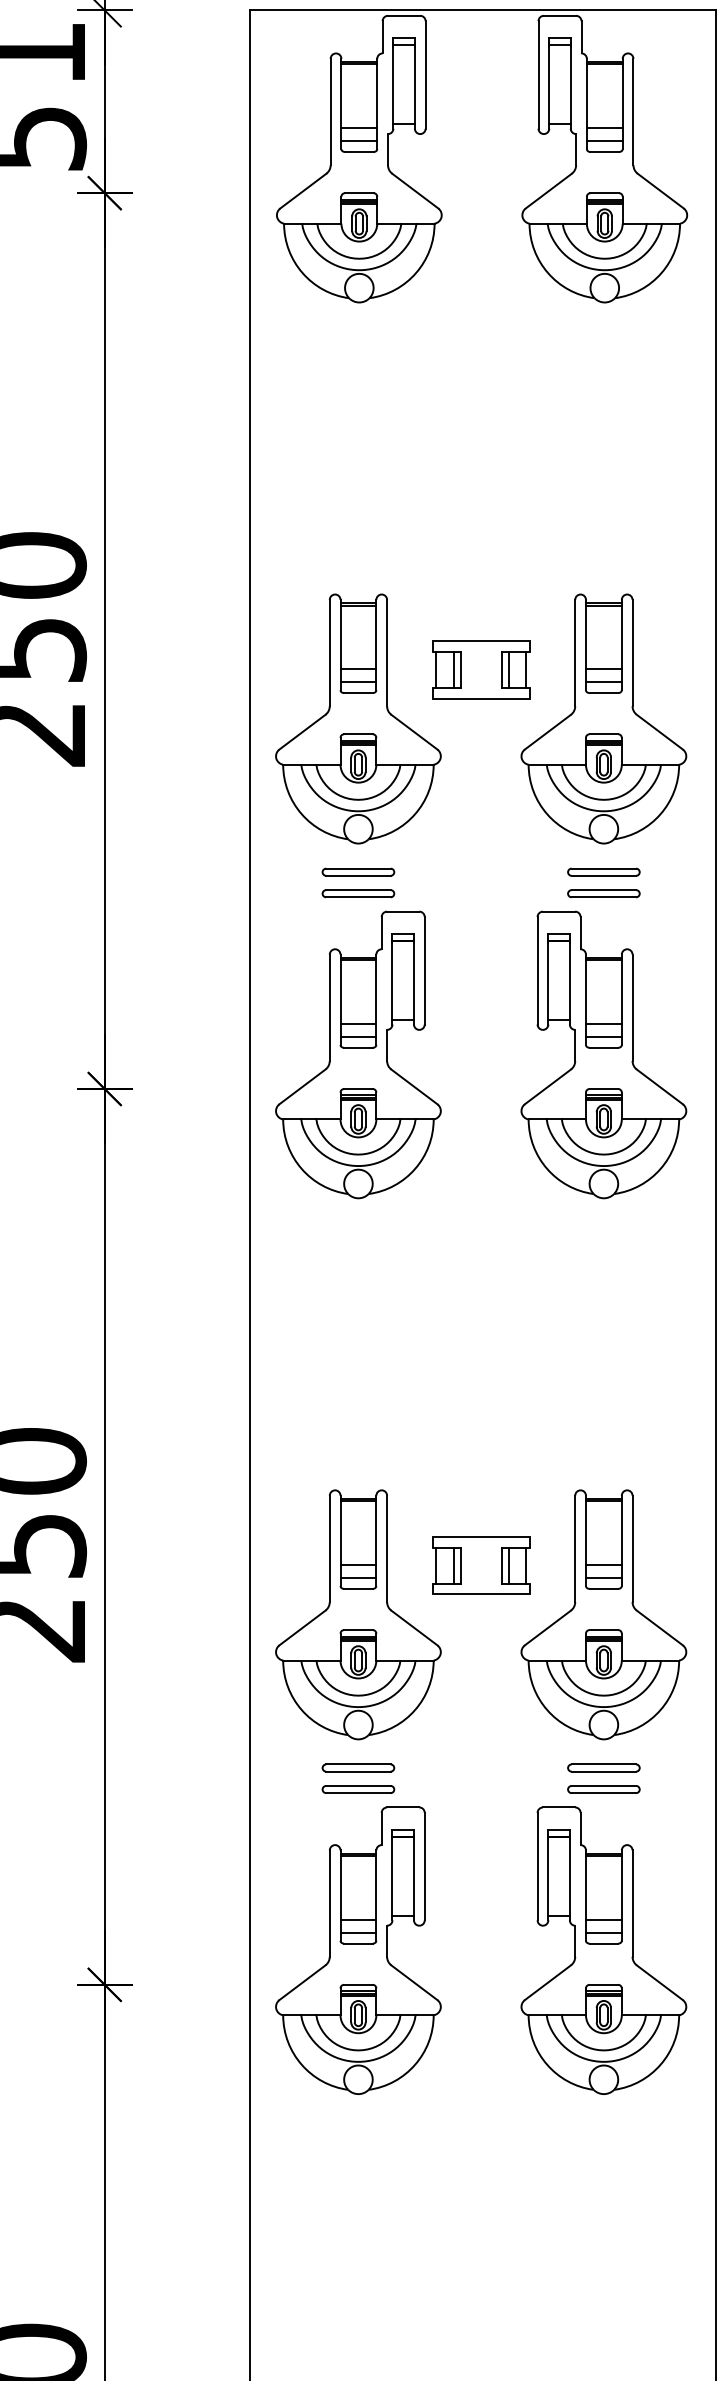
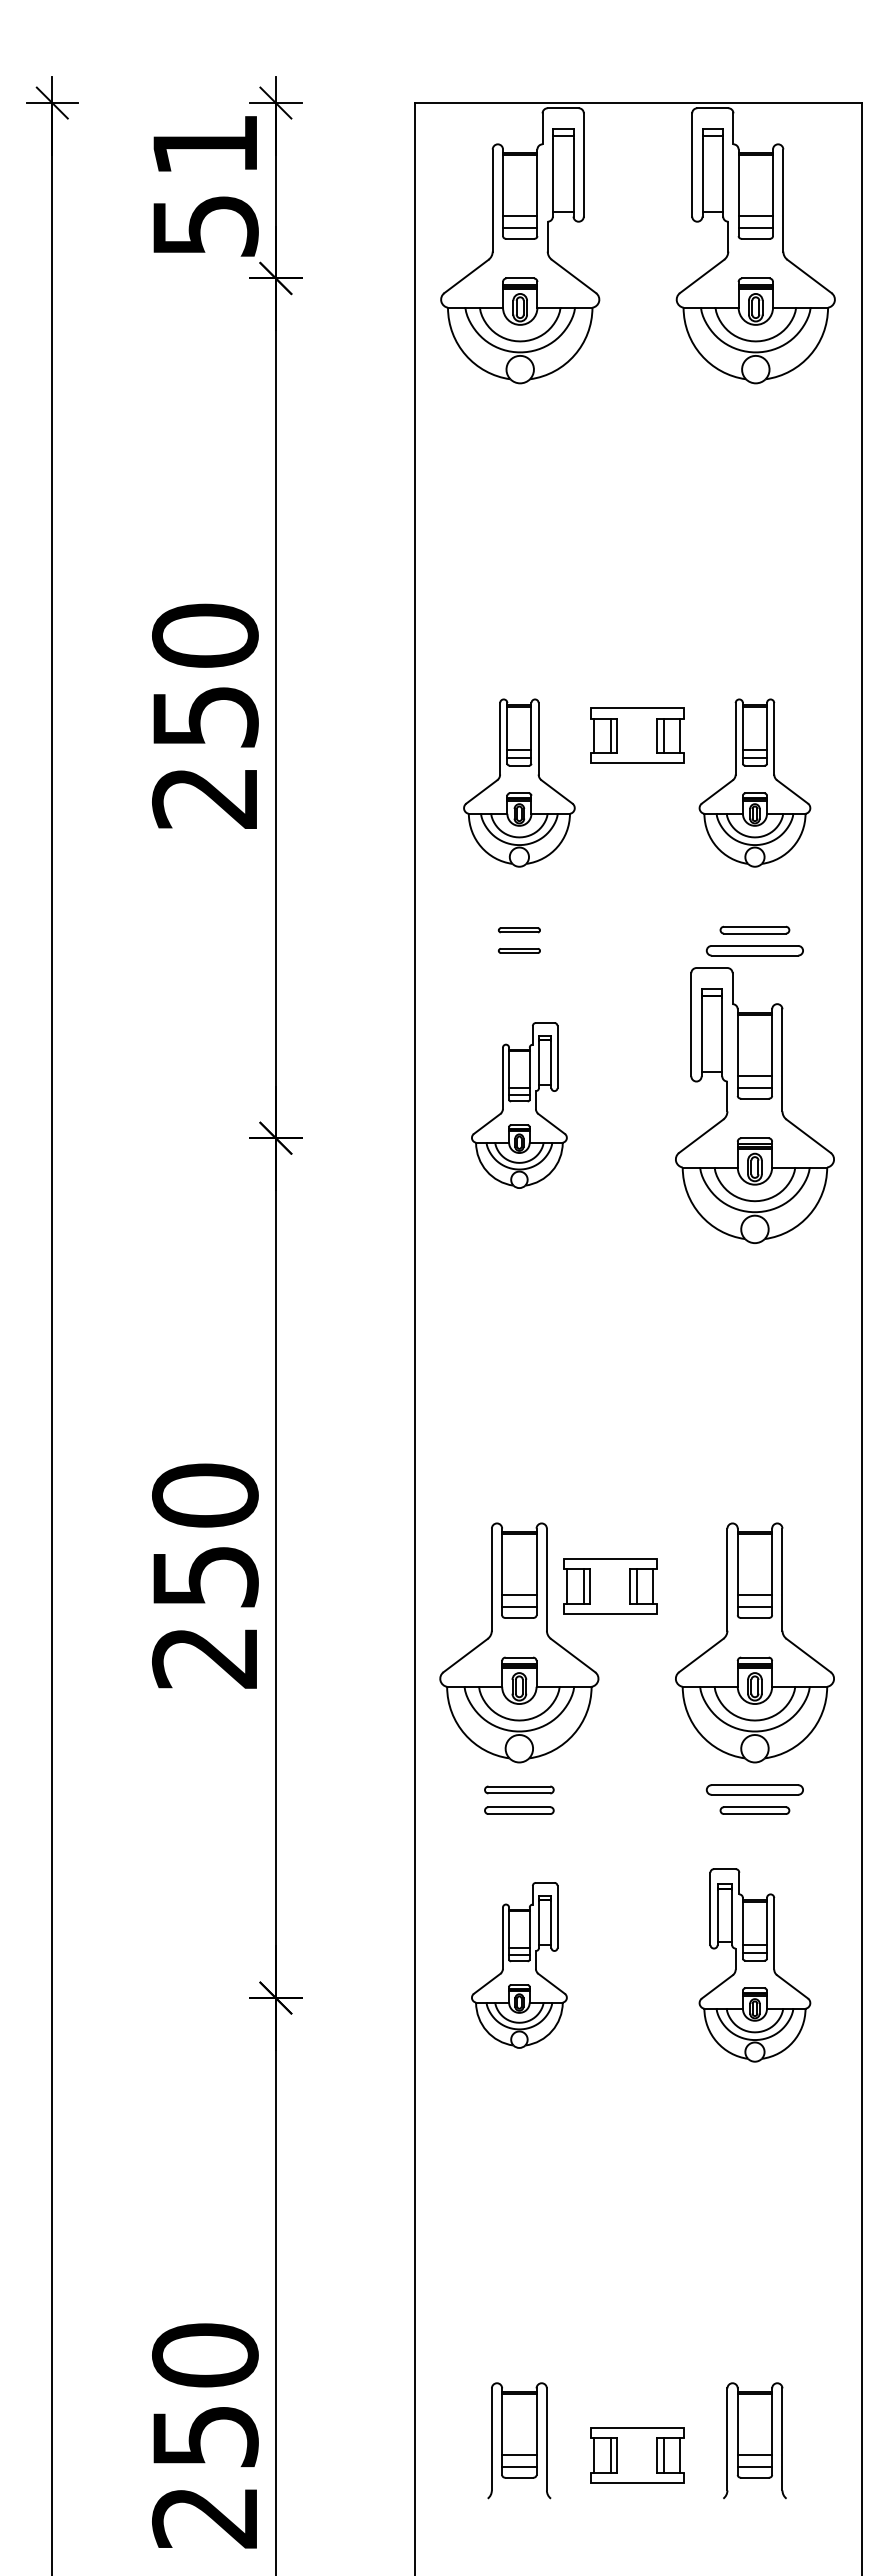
part: (358, 718) -> (519, 782), size x0.7
part: (603, 718) -> (754, 782), size x0.7
part: (358, 872) -> (519, 930), size x0.6
part: (358, 893) -> (519, 950), size x0.6
part: (603, 893) -> (754, 950), size x1.4
part: (358, 1054) -> (519, 1105), size x0.6
part: (481, 1565) -> (610, 1586), moved
part: (603, 1767) -> (754, 1789), size x1.4
part: (358, 1950) -> (519, 1965), size x0.6
part: (603, 1950) -> (754, 1965), size x0.7

